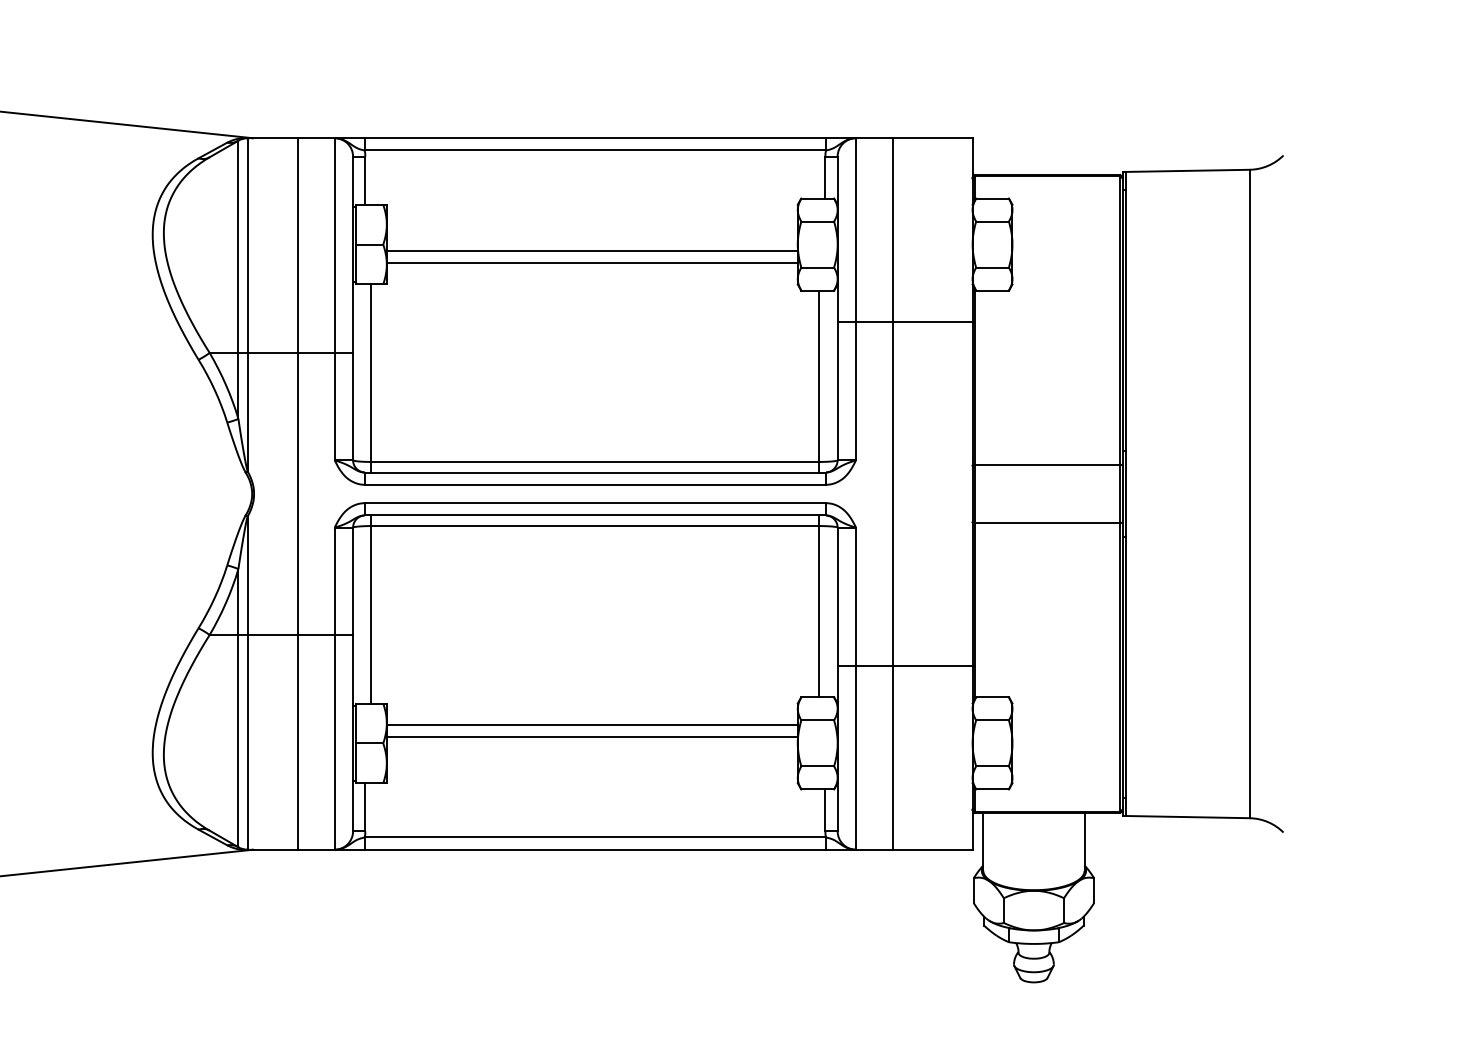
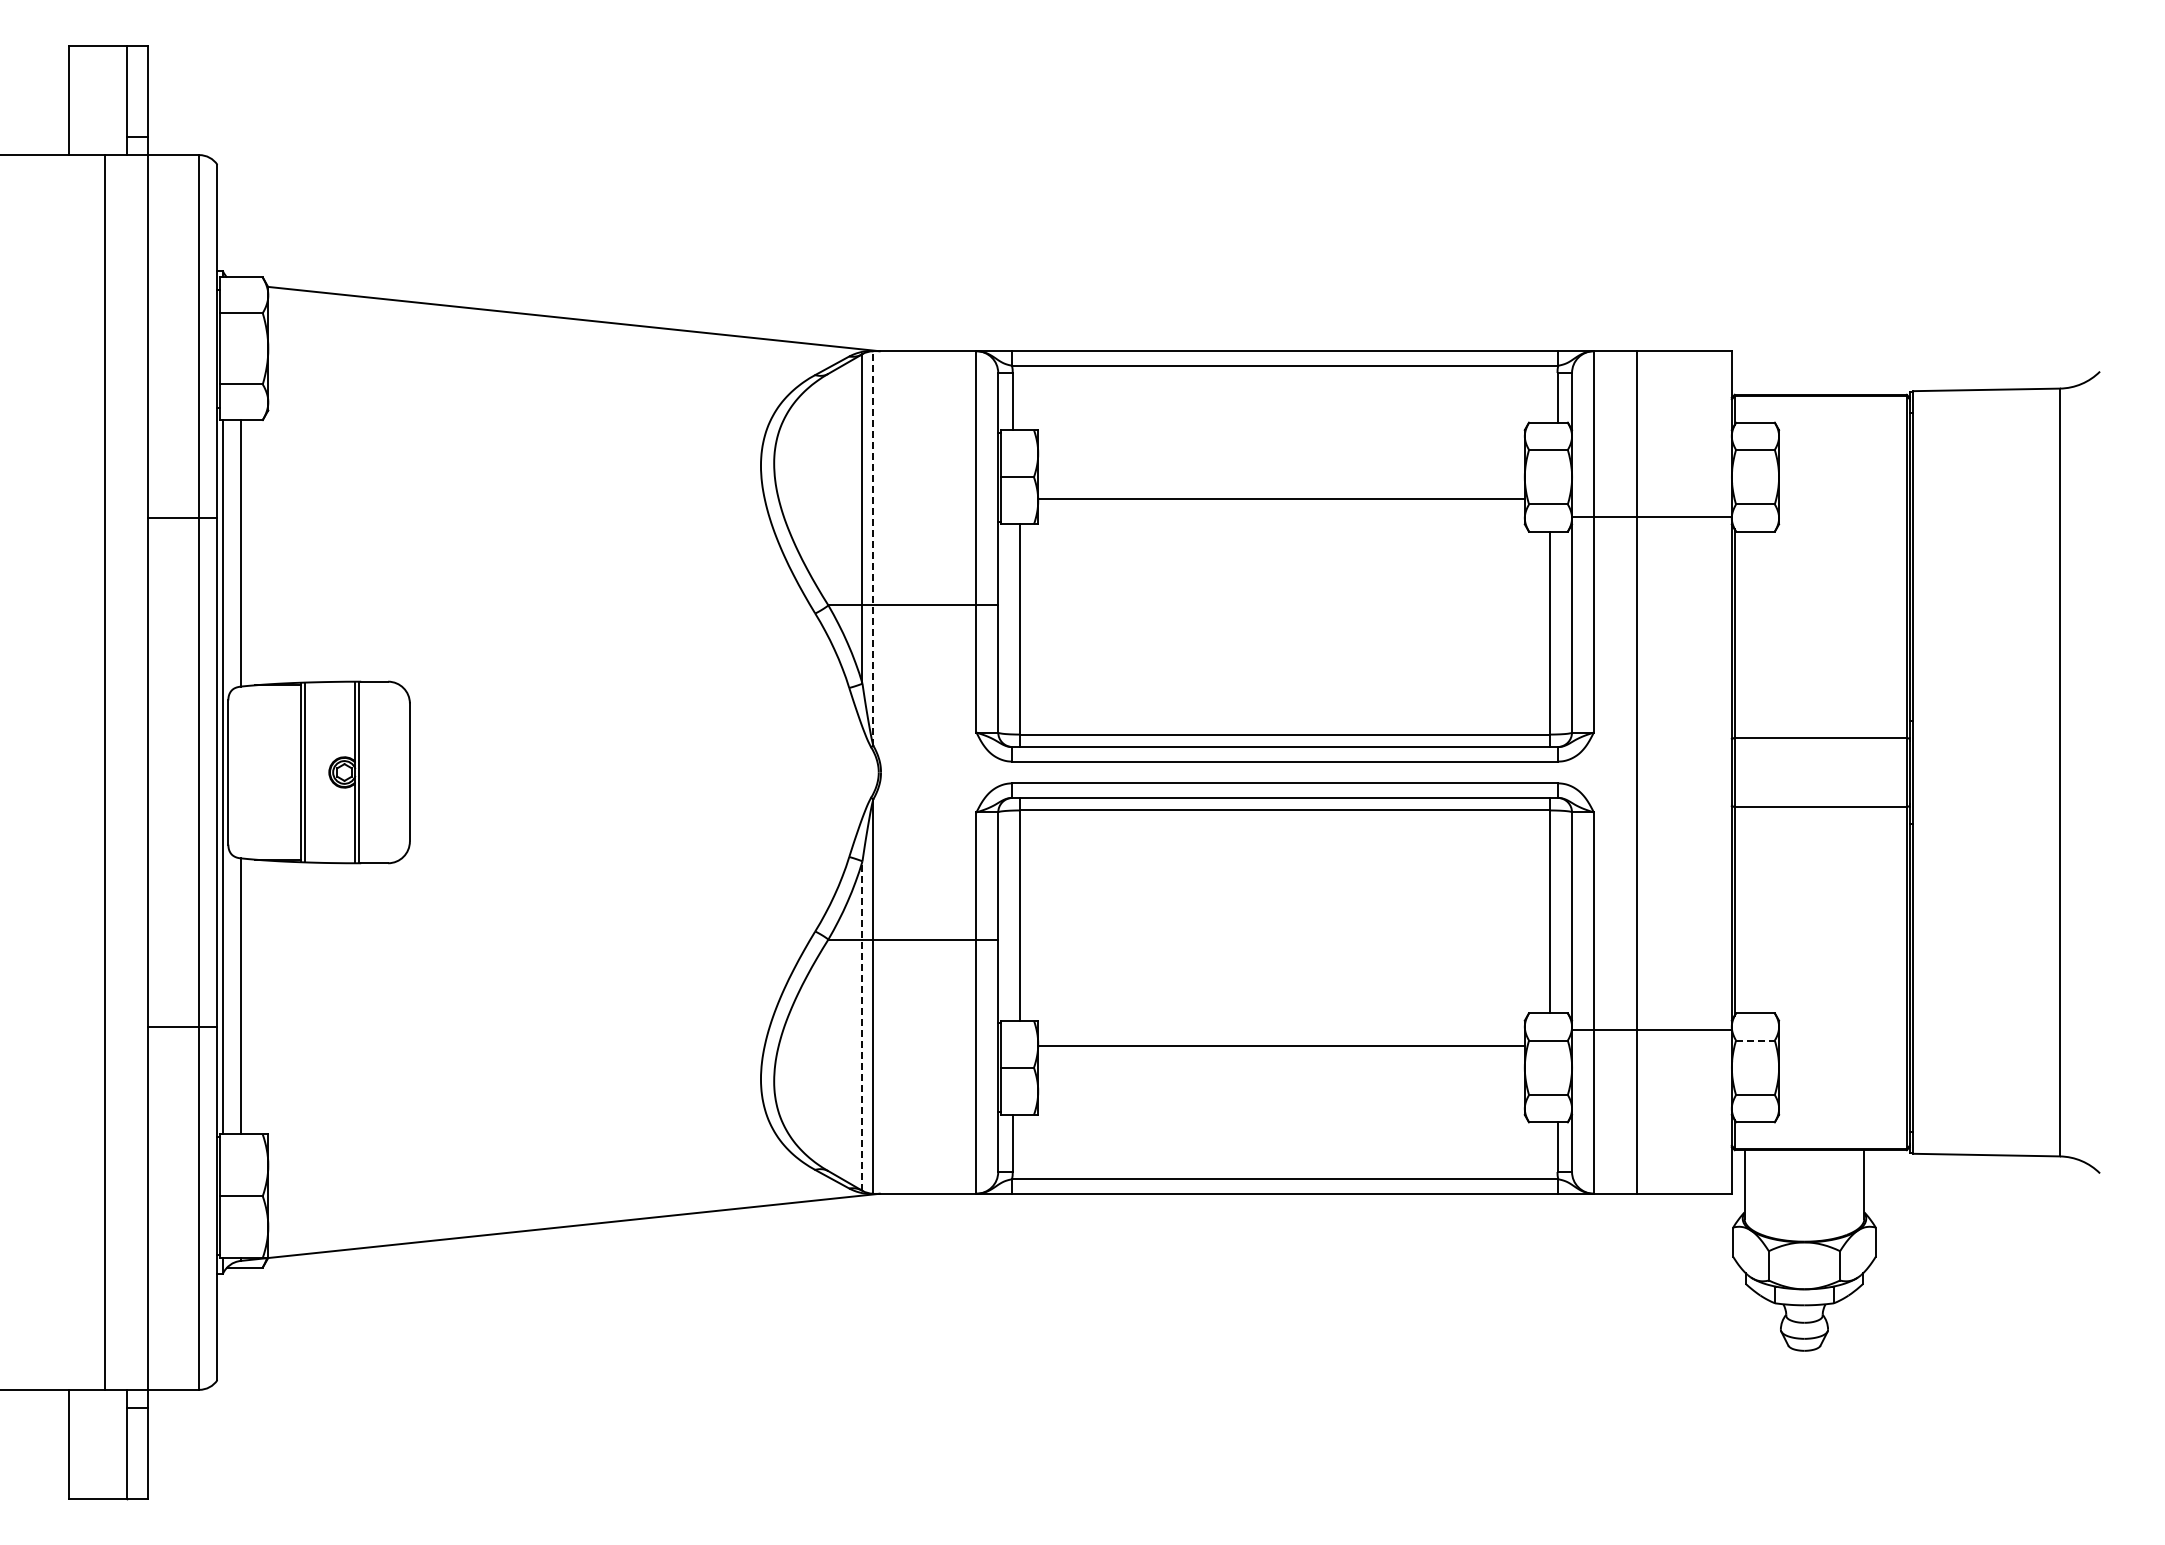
line: (592, 250) -> (1281, 484), removed
line: (247, 304) -> (873, 548), solid -> dashed
line: (904, 322) -> (1651, 517), moved
line: (297, 493) -> (932, 772), removed
line: (904, 665) -> (1651, 1029), moved
line: (238, 708) -> (862, 1026), solid -> dashed
line: (992, 720) -> (1755, 1040), solid -> dashed
line: (592, 737) -> (1281, 1060), removed

